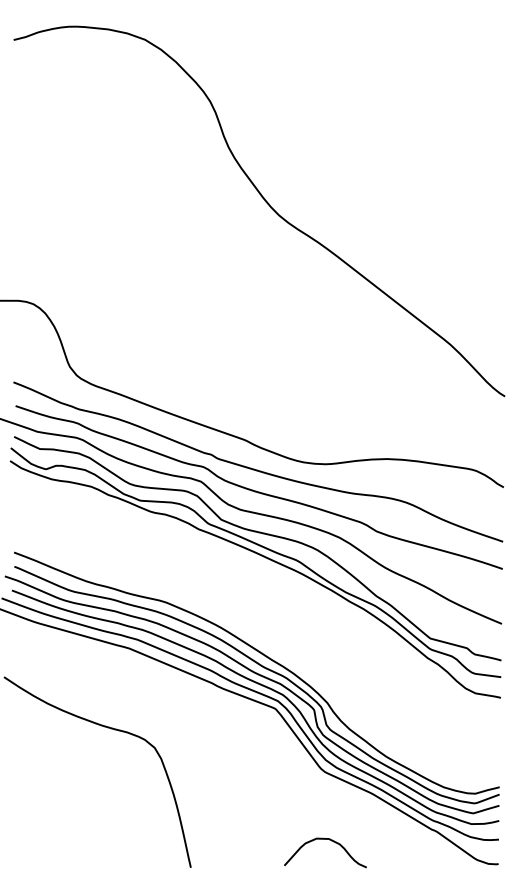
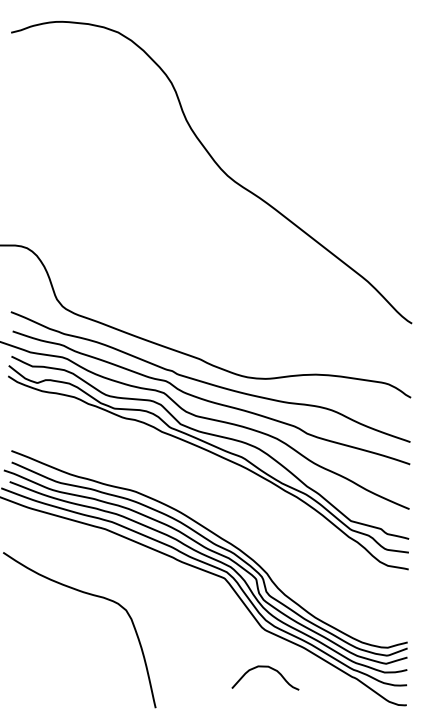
curve: (330, 841) -> (269, 668), moved

